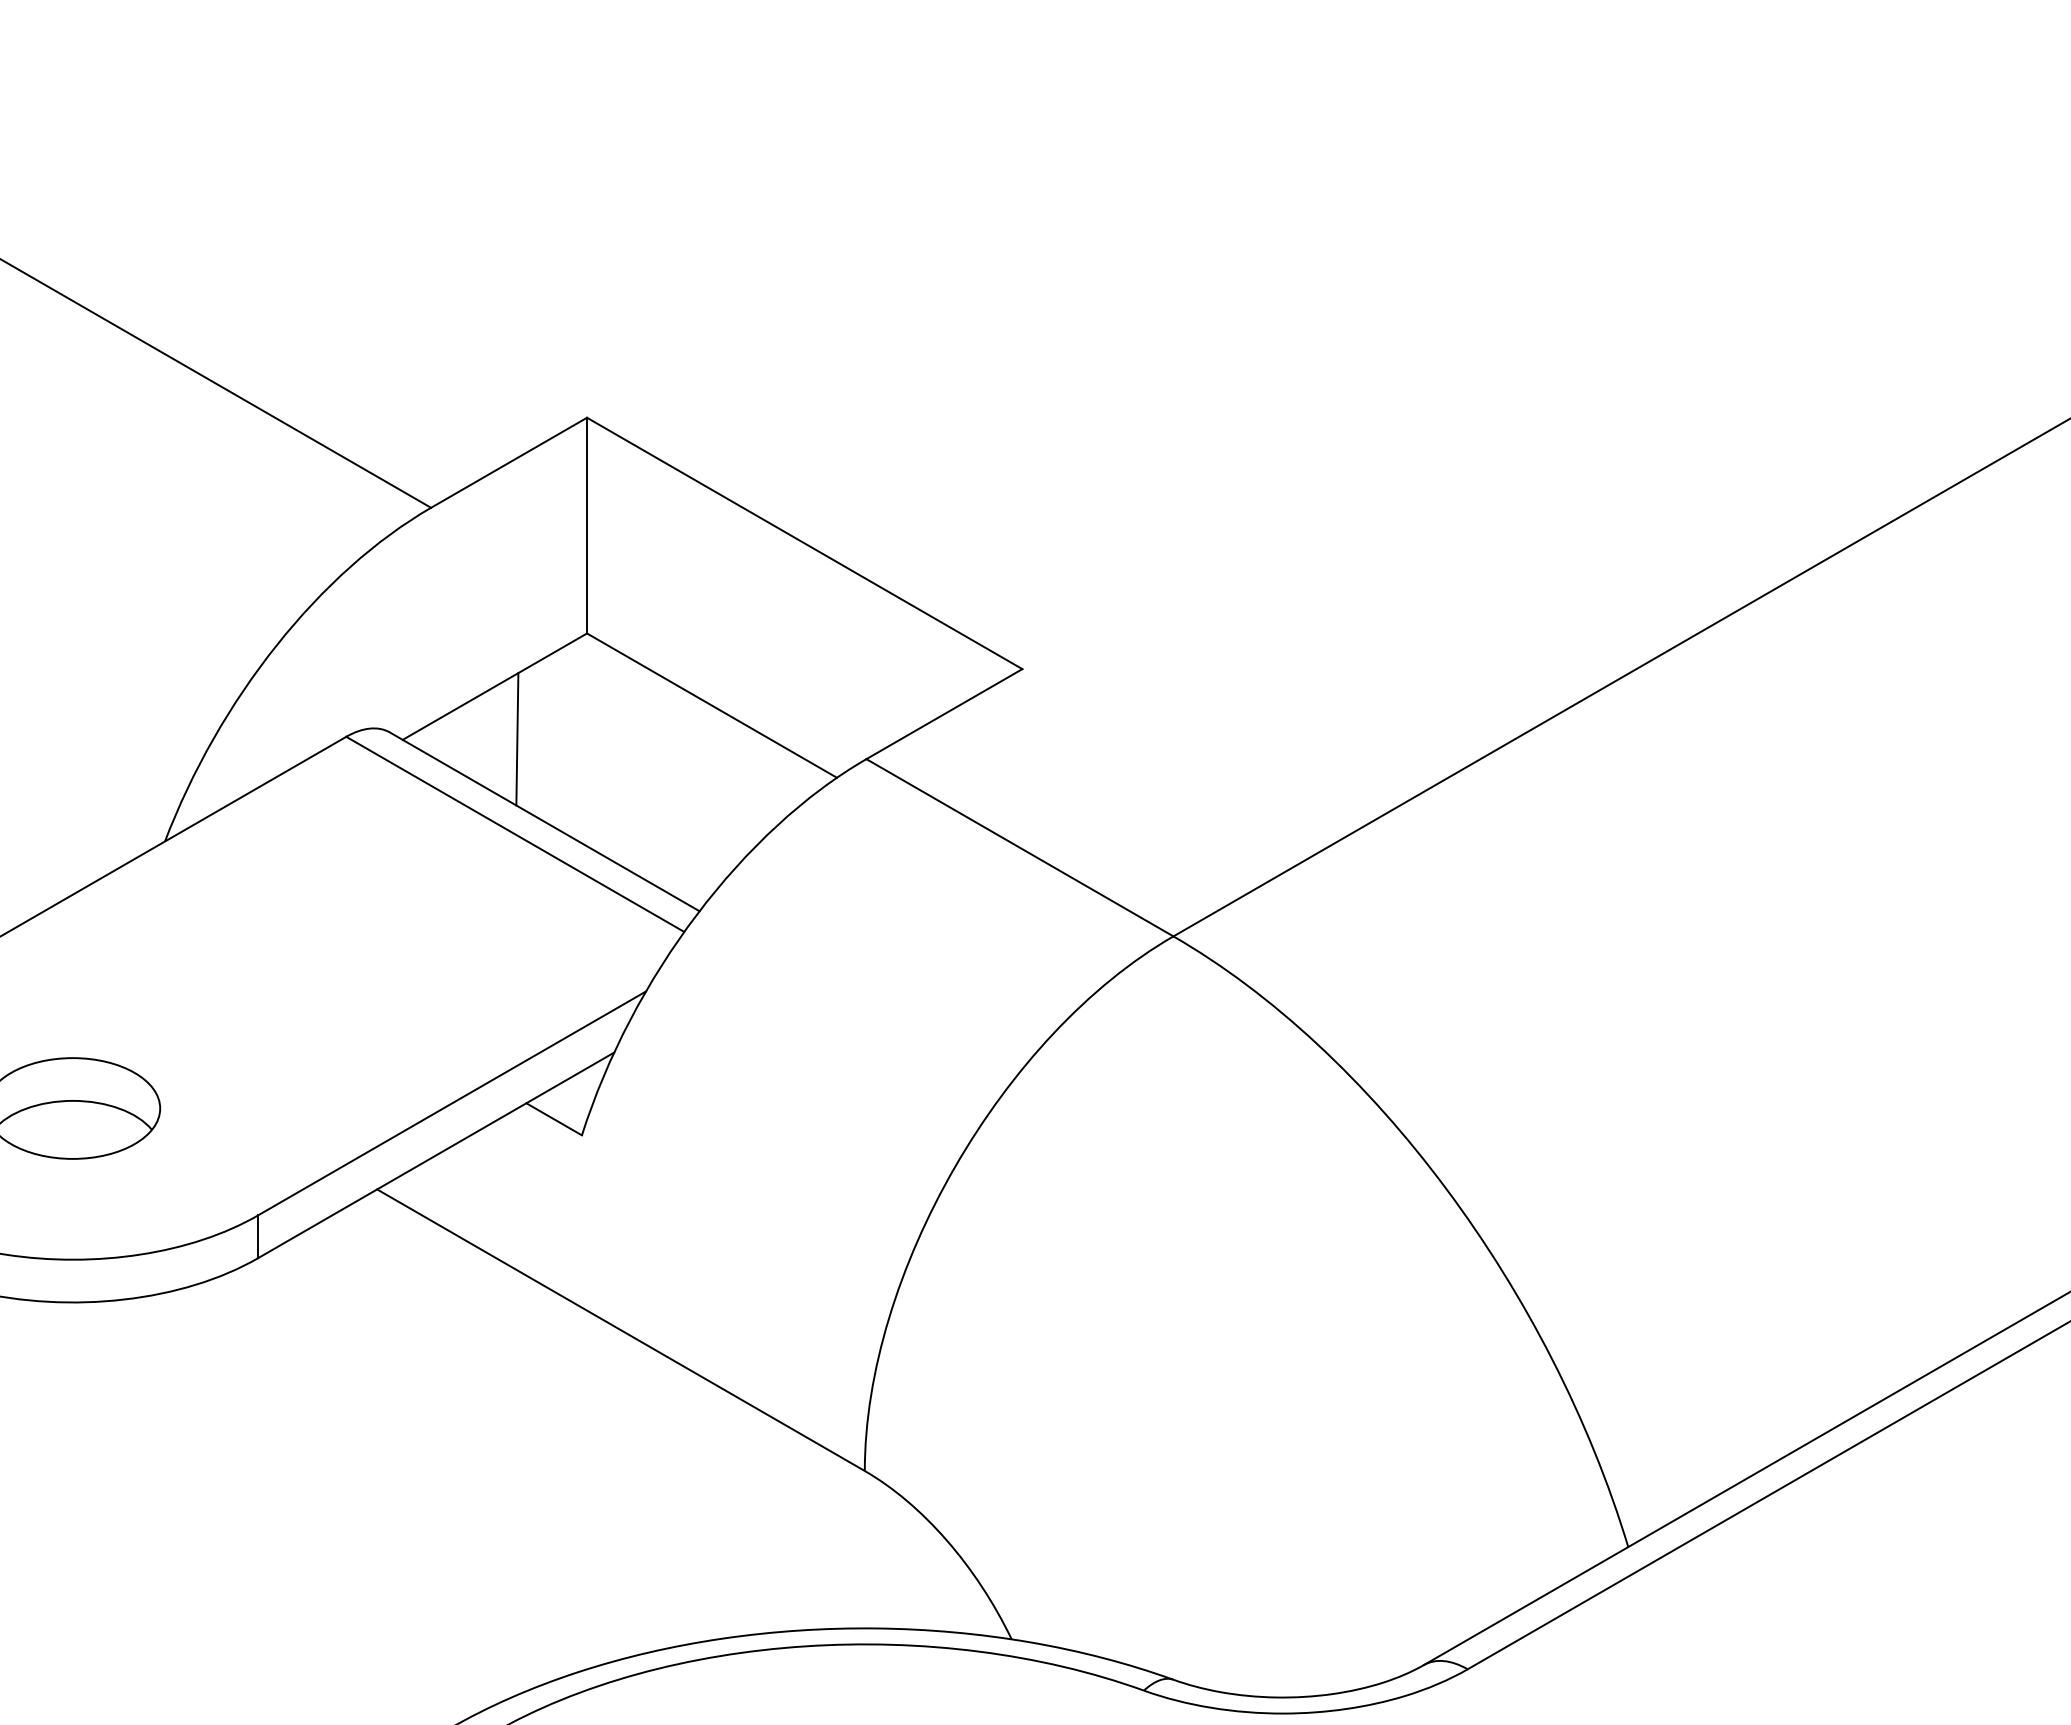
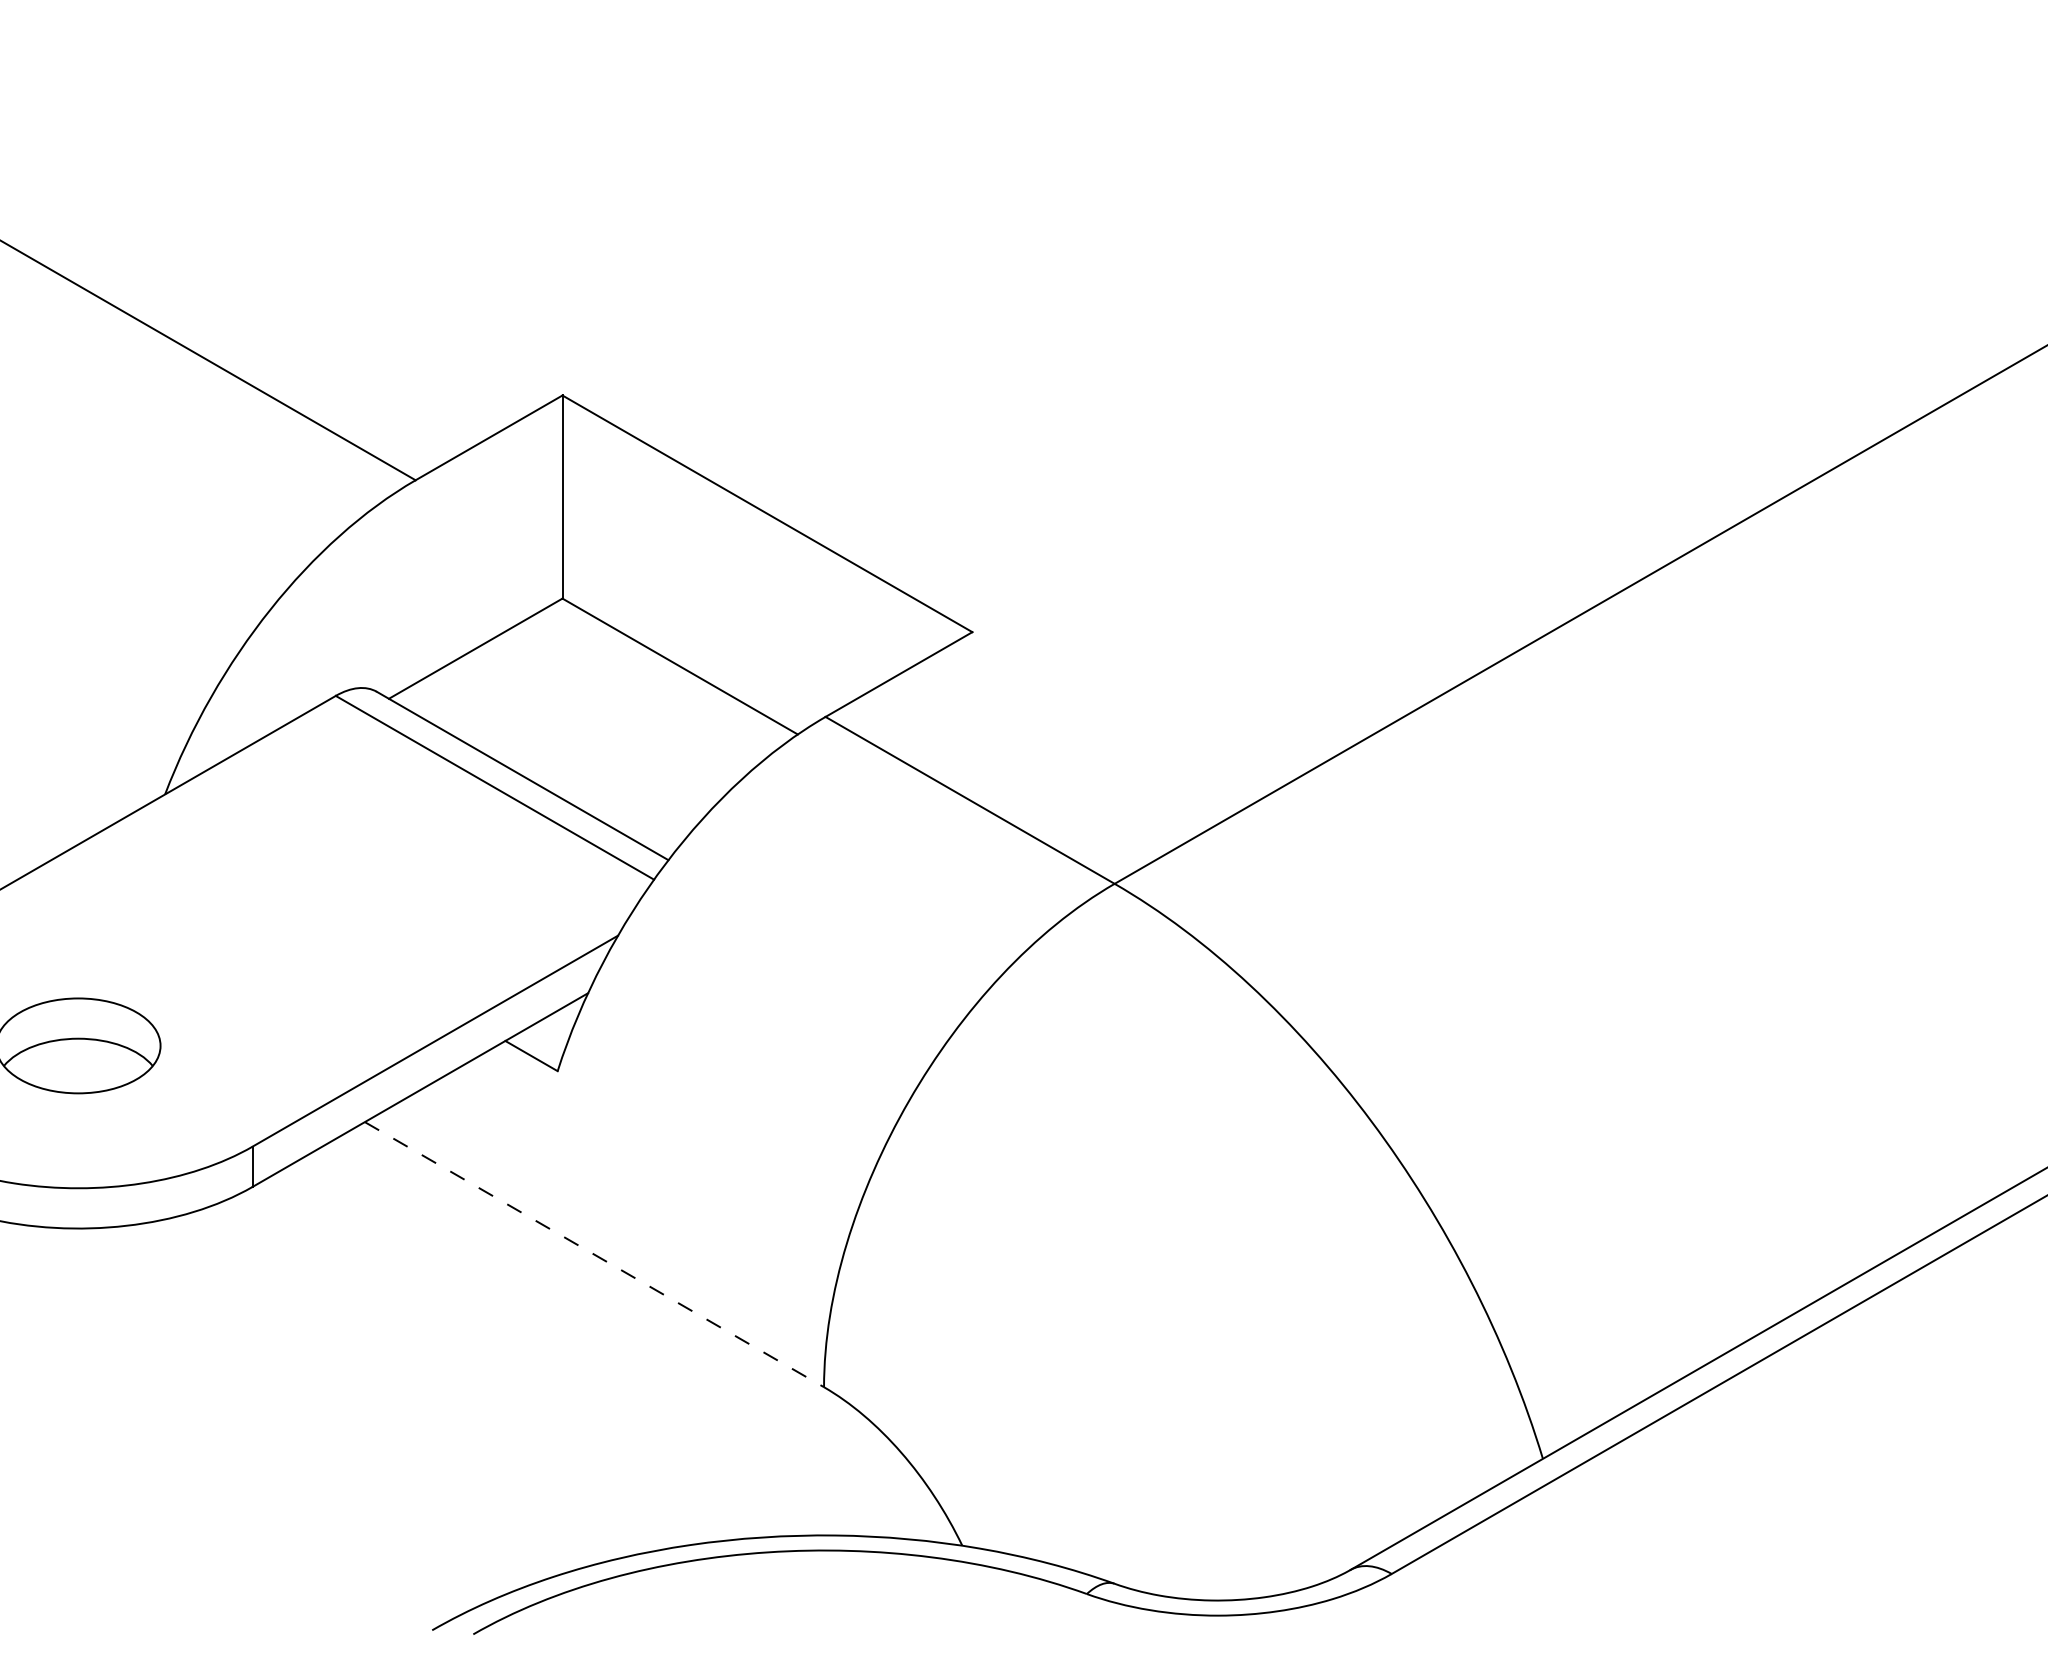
line: (516, 738) -> (496, 697), removed
line: (621, 1330) -> (594, 1254), solid -> dashed

